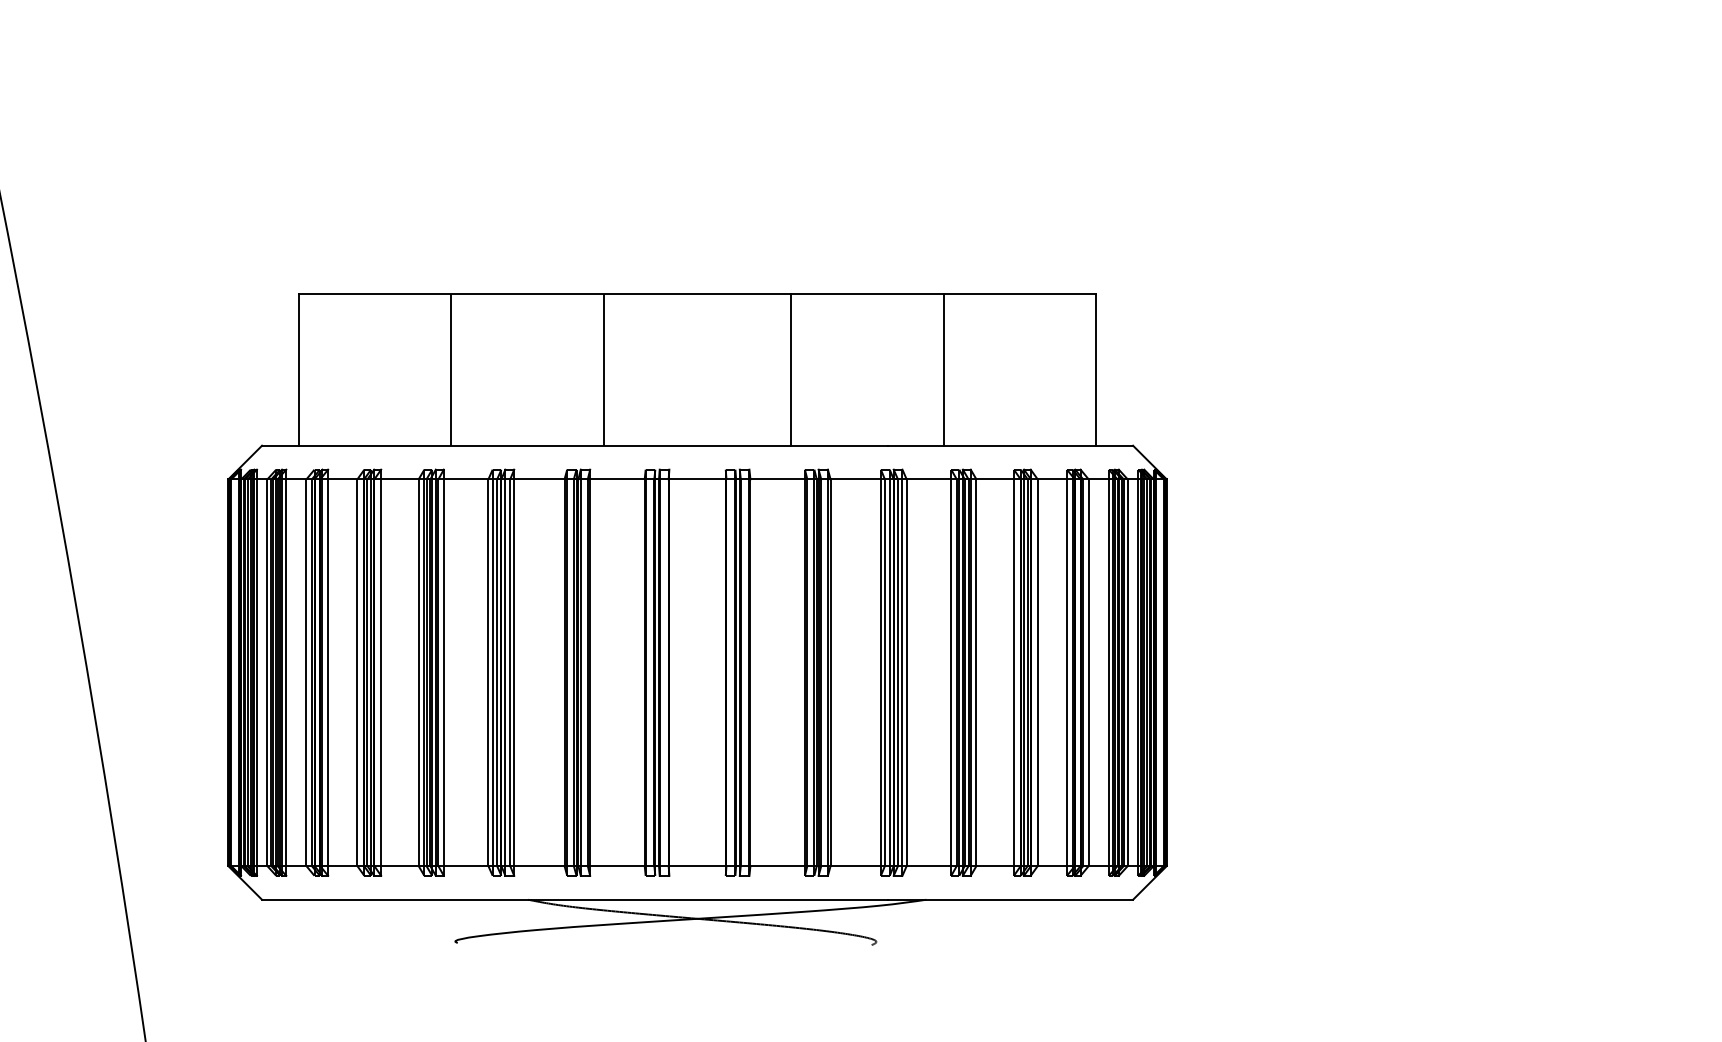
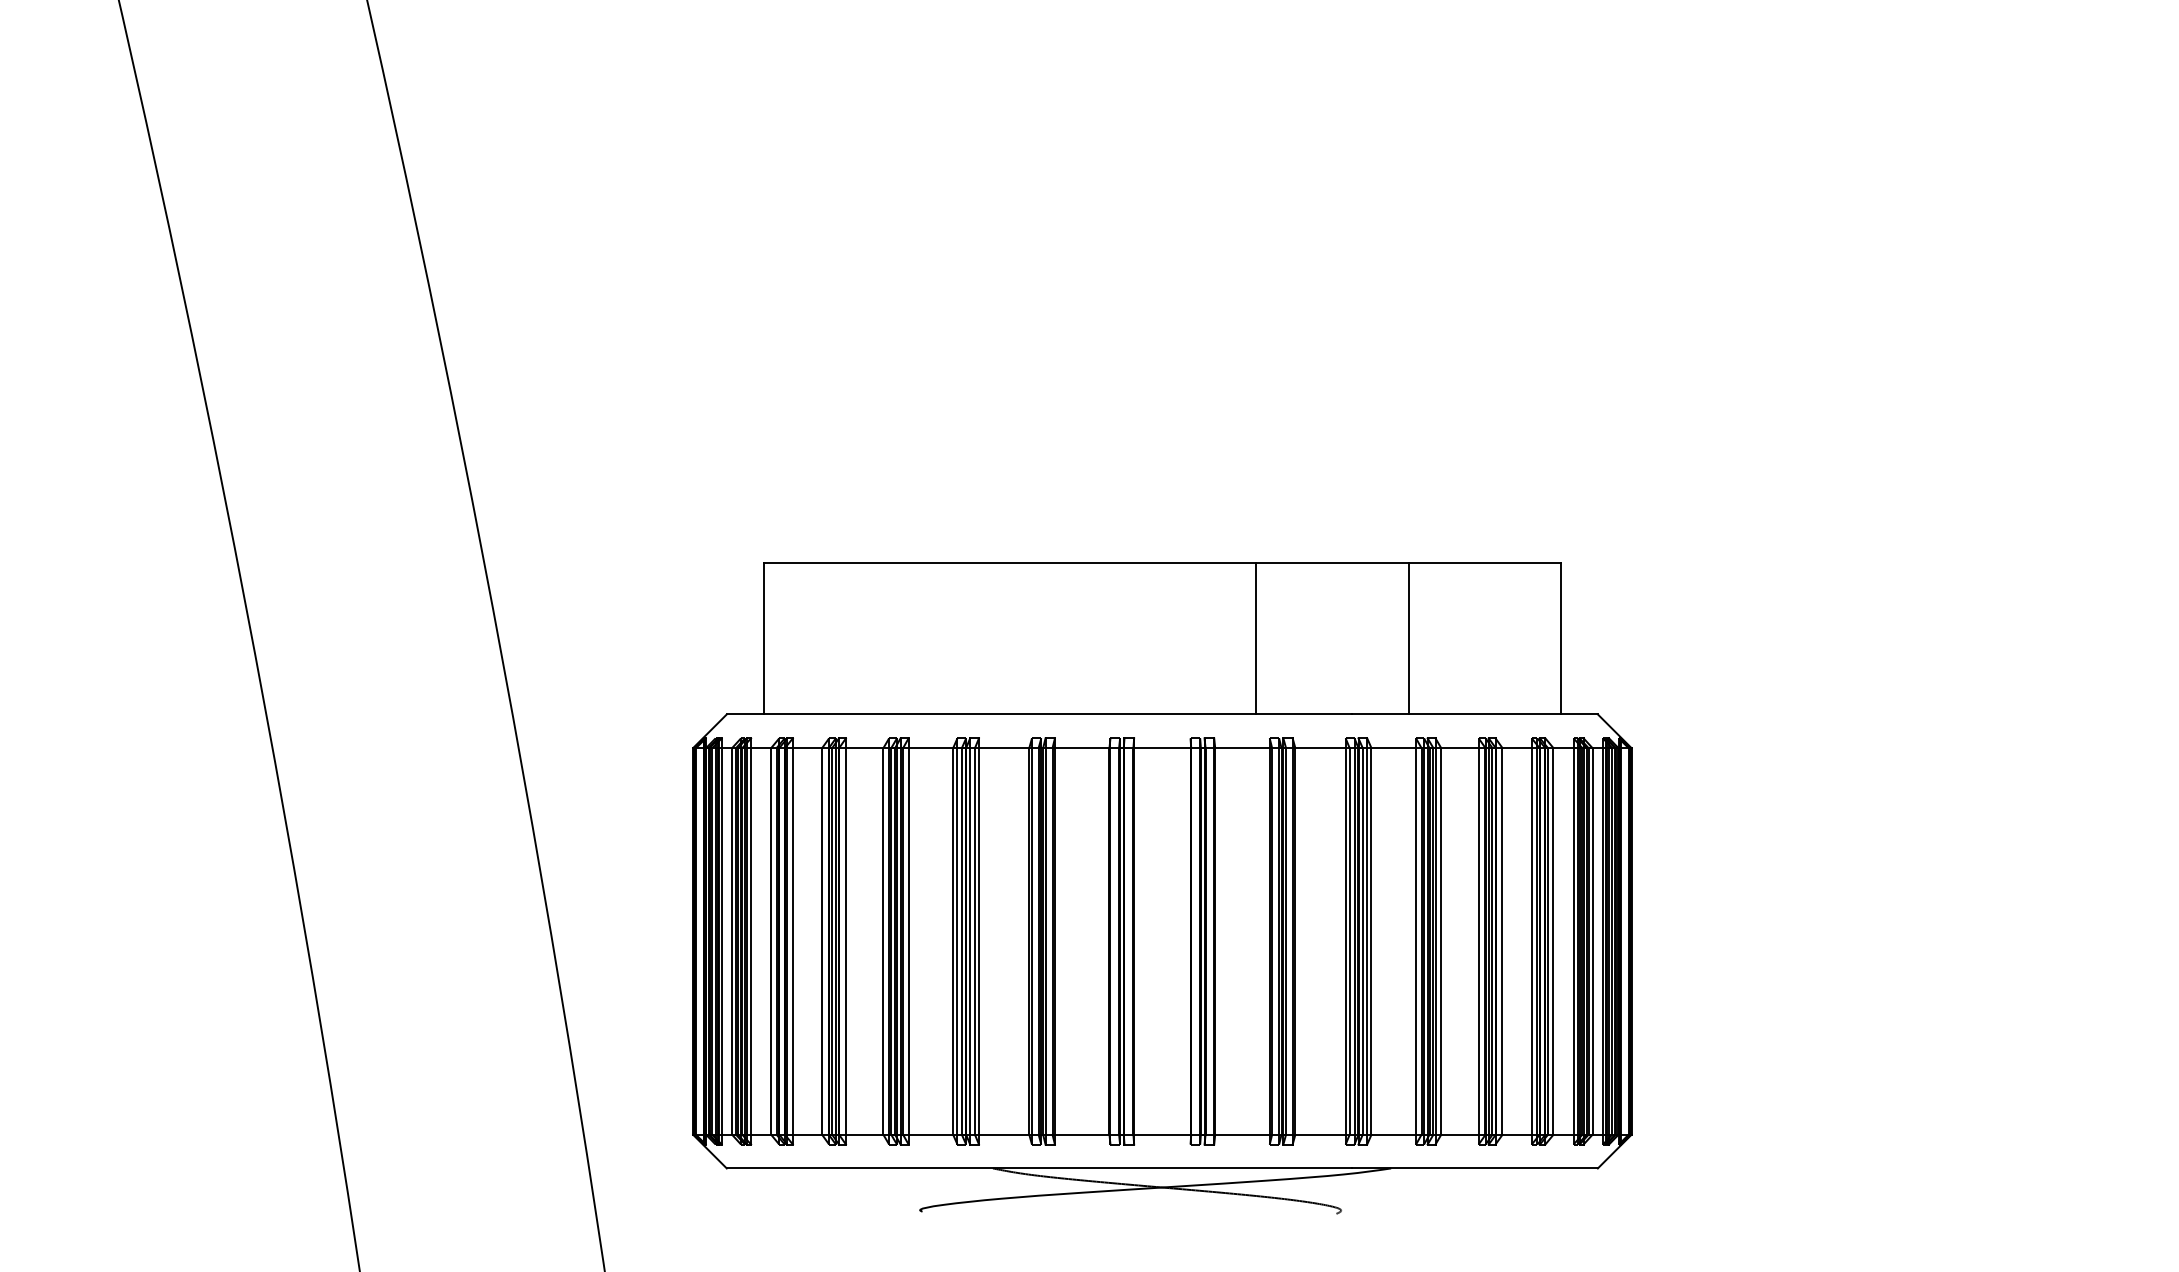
line: (451, 369) -> (916, 638), removed
line: (603, 369) -> (1068, 638), removed

